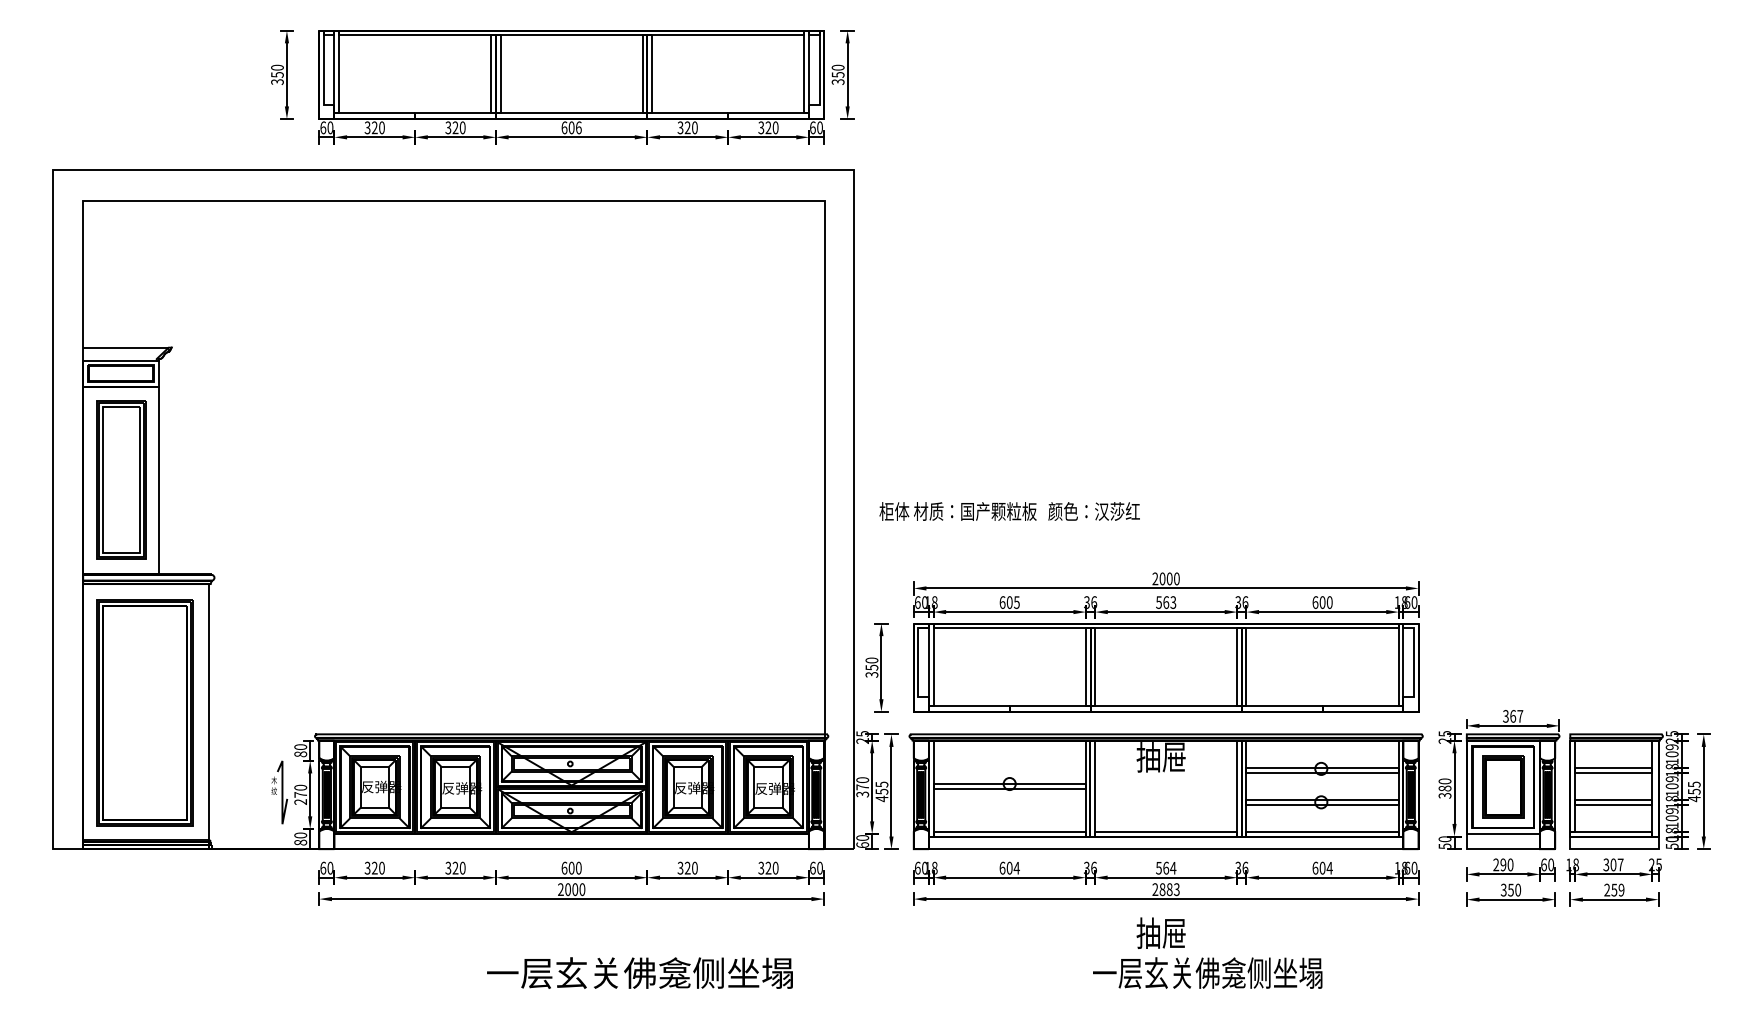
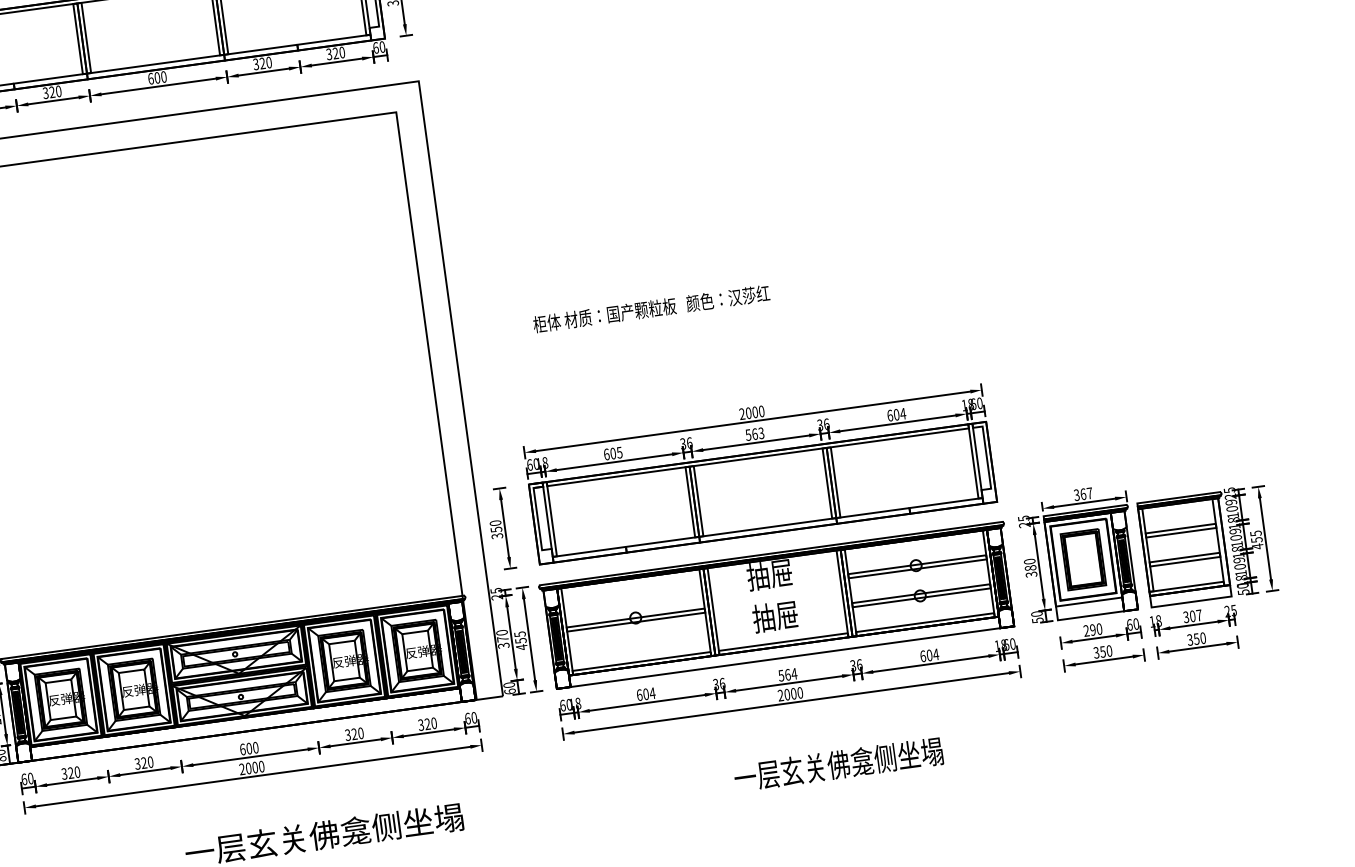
text: (578, 127) -> (163, 76), 606 -> 600
text: (1009, 511) -> (651, 308), moved
text: (1329, 602) -> (902, 413), 600 -> 604
text: (1169, 889) -> (793, 693), 2883 -> 2000
text: (1614, 890) -> (1196, 639), 259 -> 350
text: (1160, 932) -> (774, 616), moved

